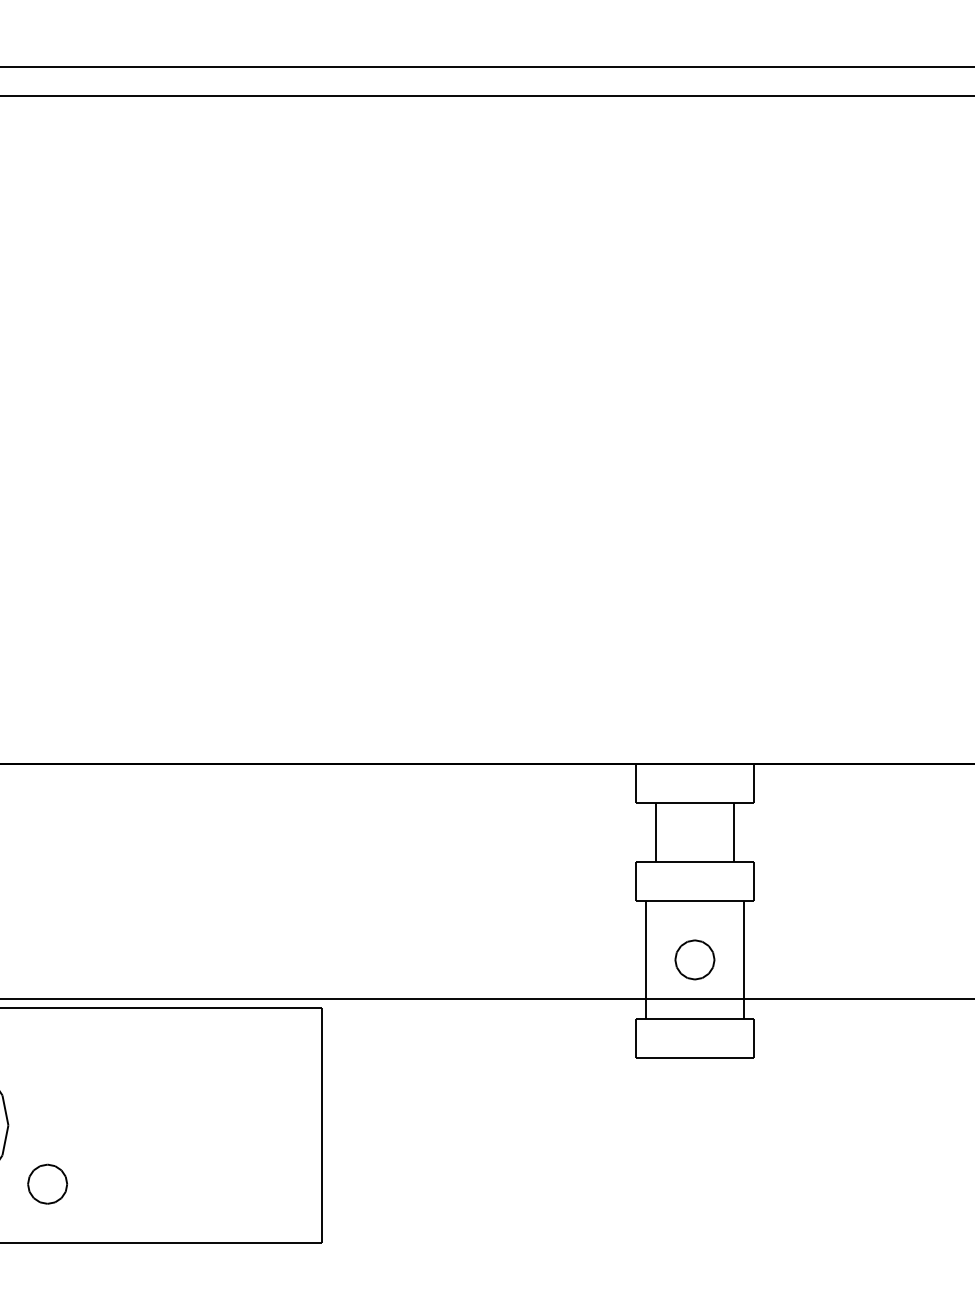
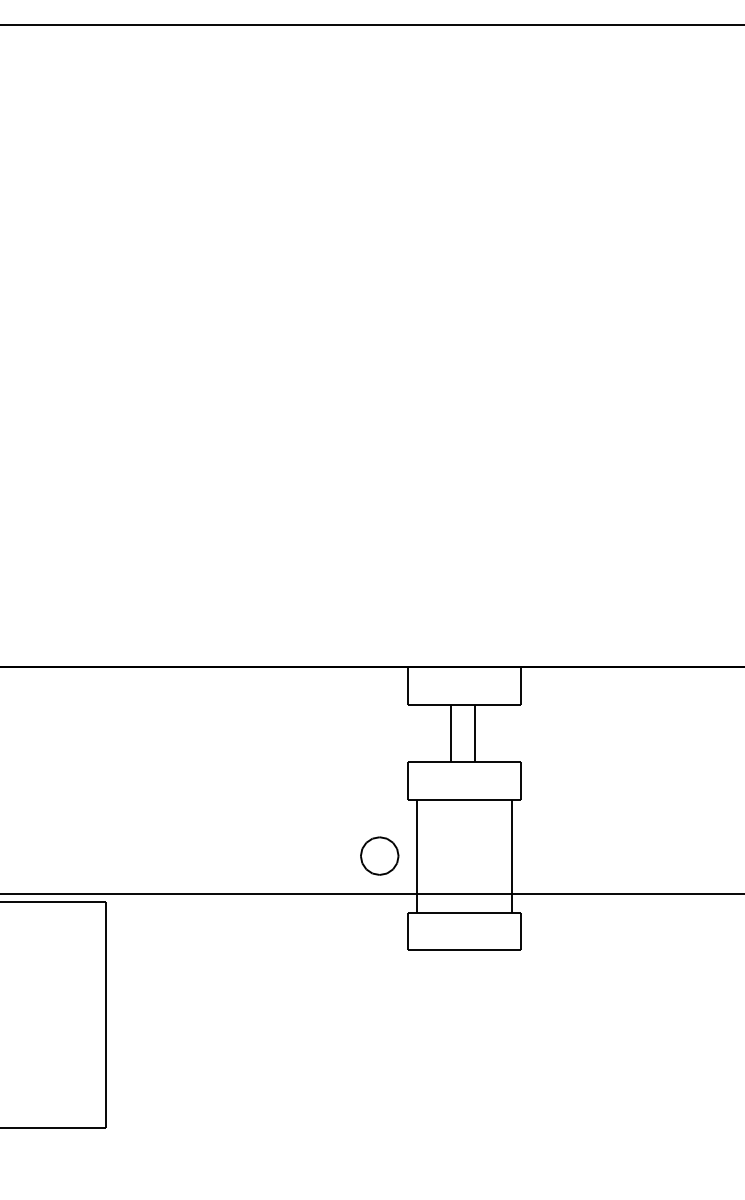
line: (655, 832) -> (474, 733), moved
line: (734, 832) -> (451, 733), moved
part: (694, 959) -> (379, 855), moved

